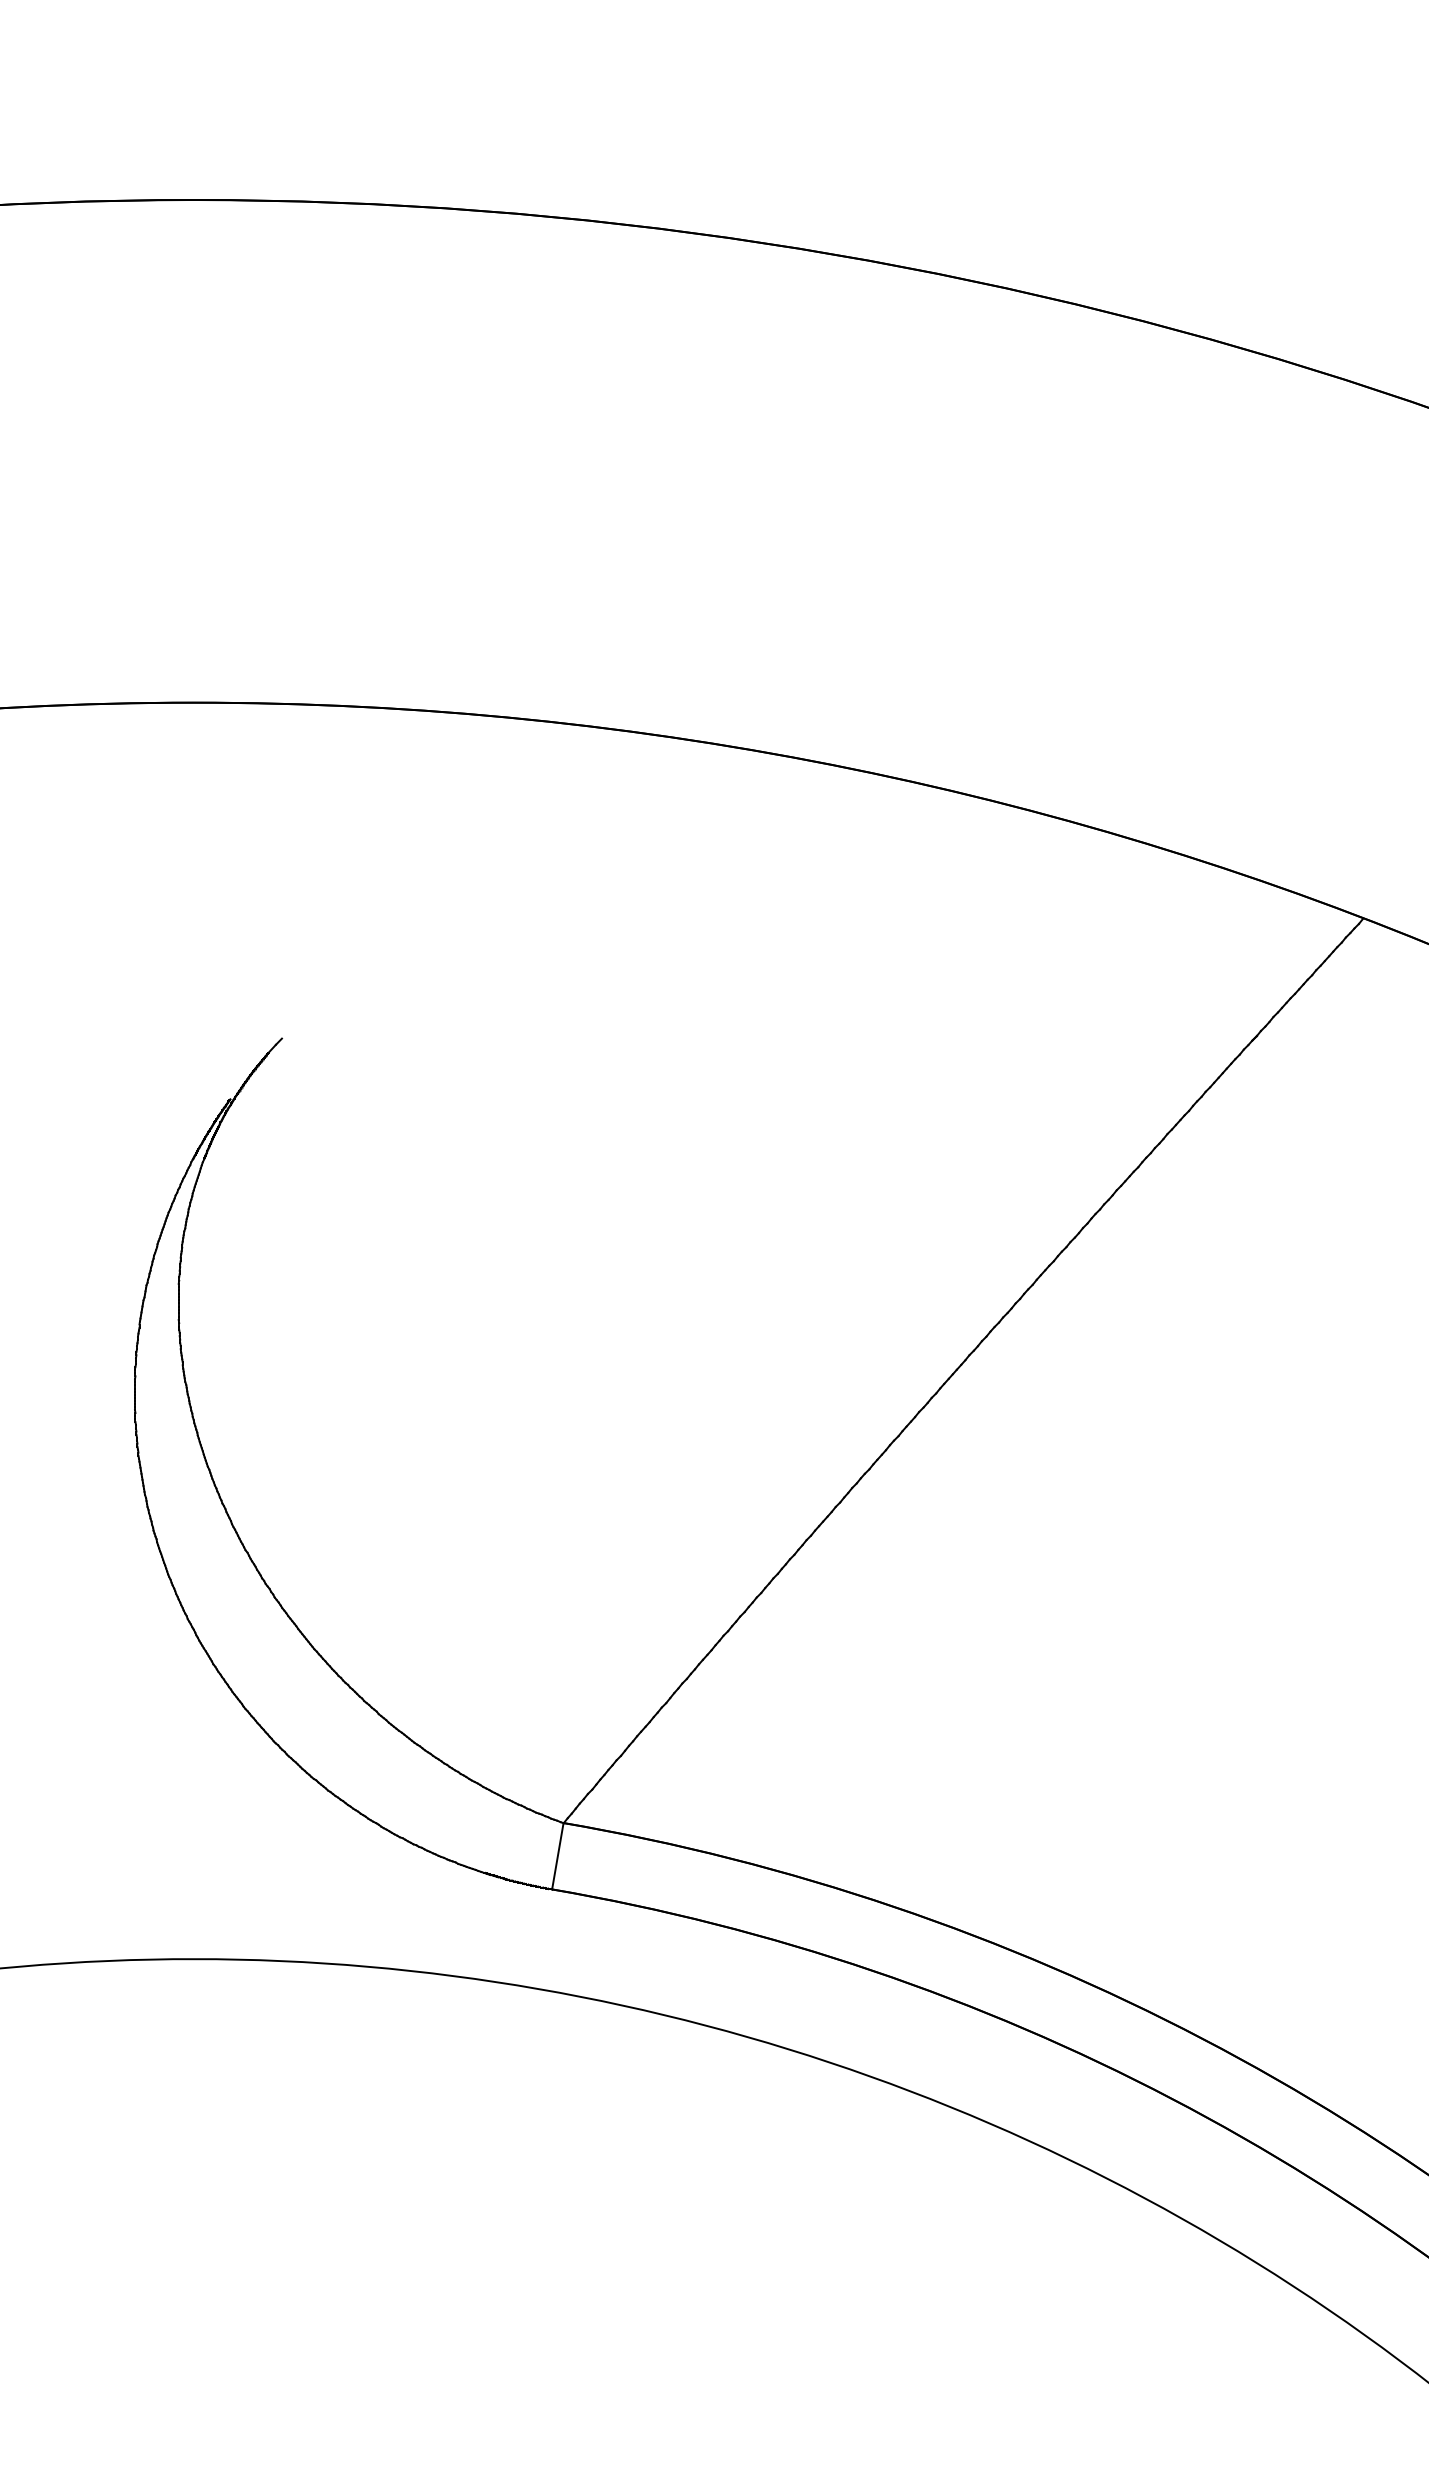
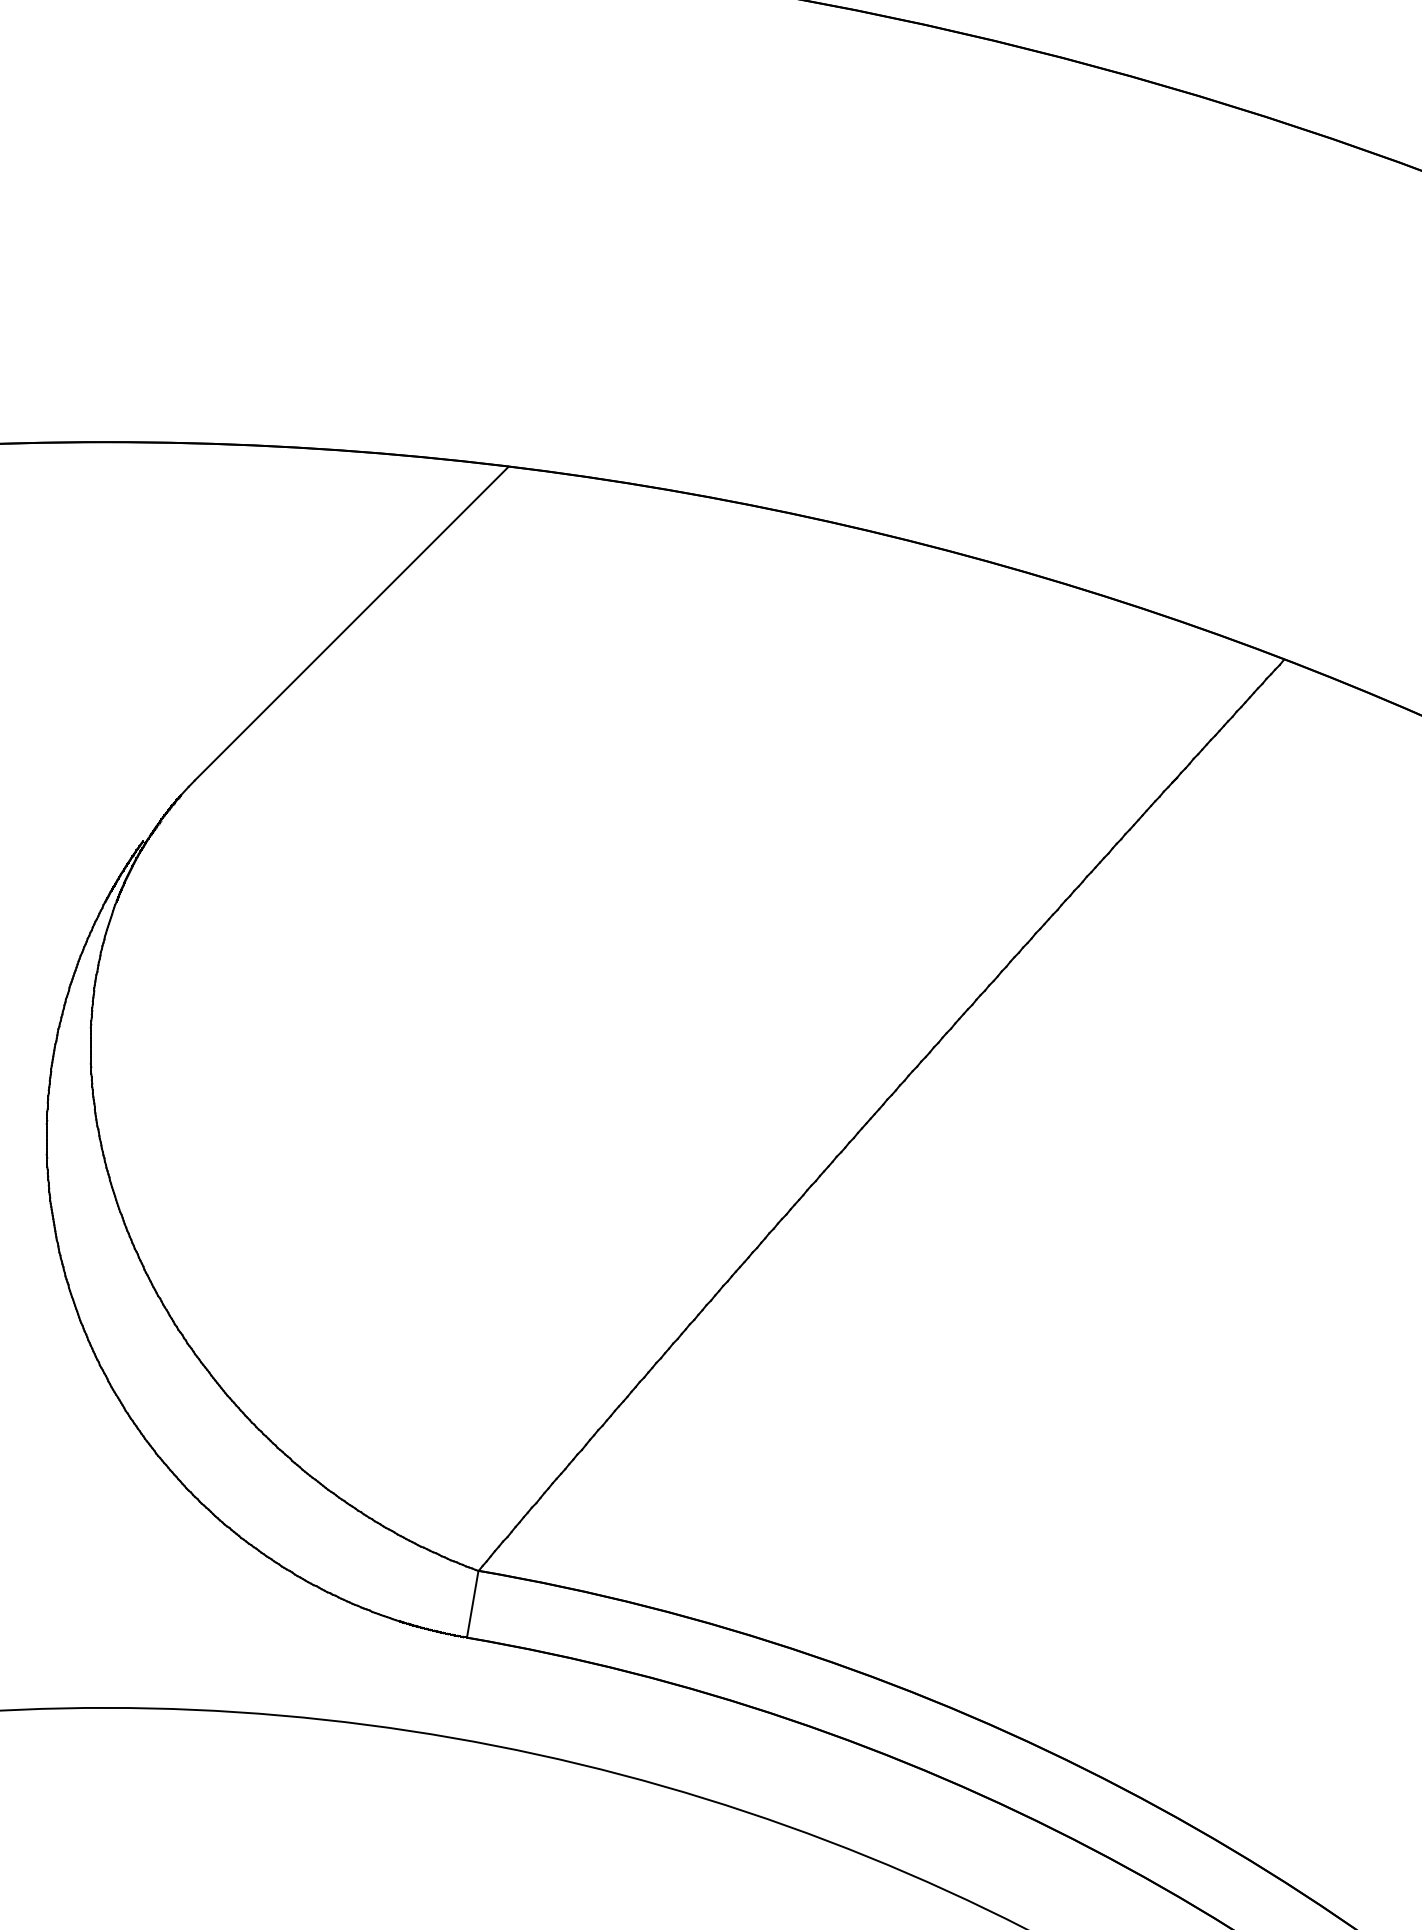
line: (437, 882) -> (351, 623), added

